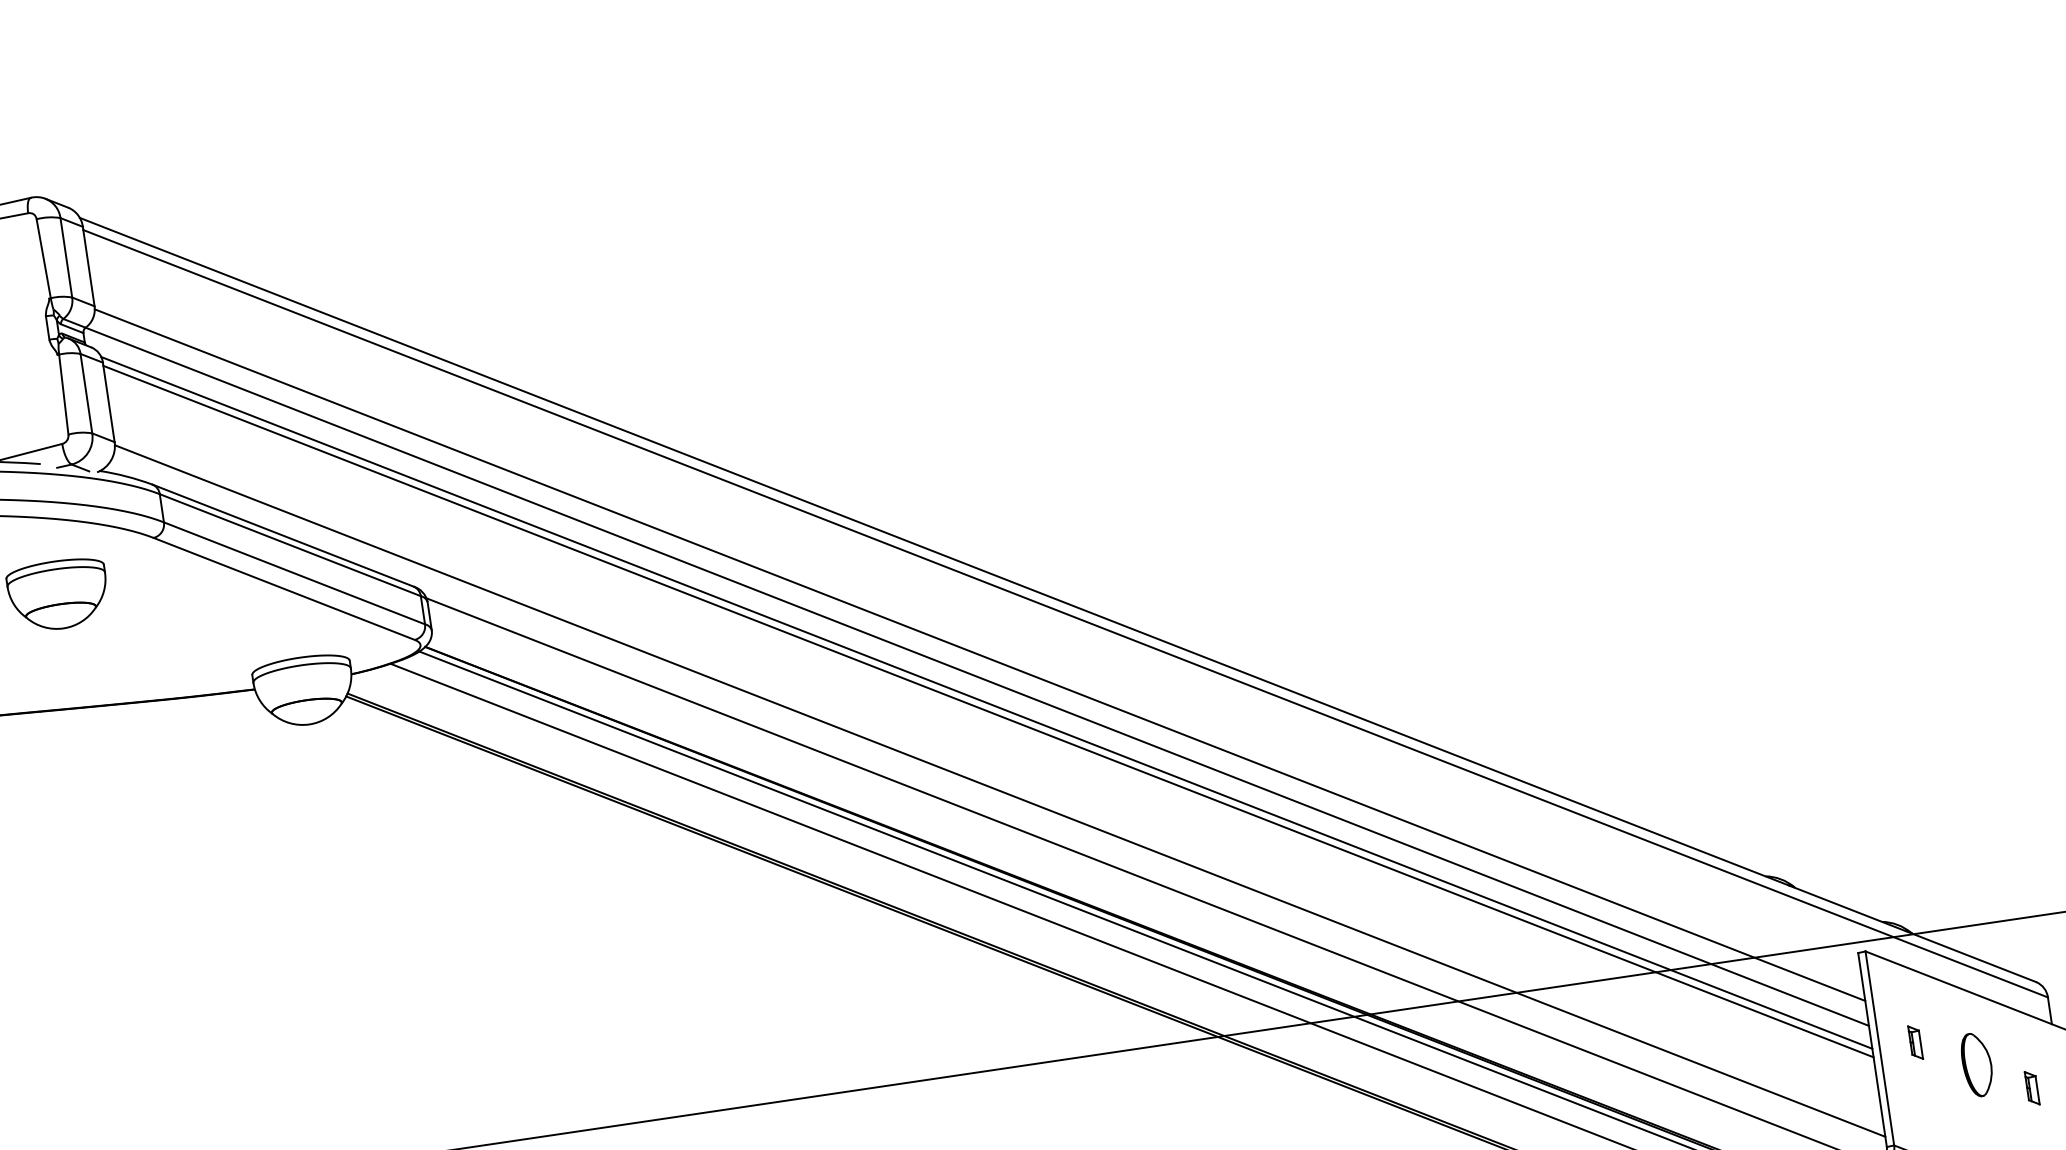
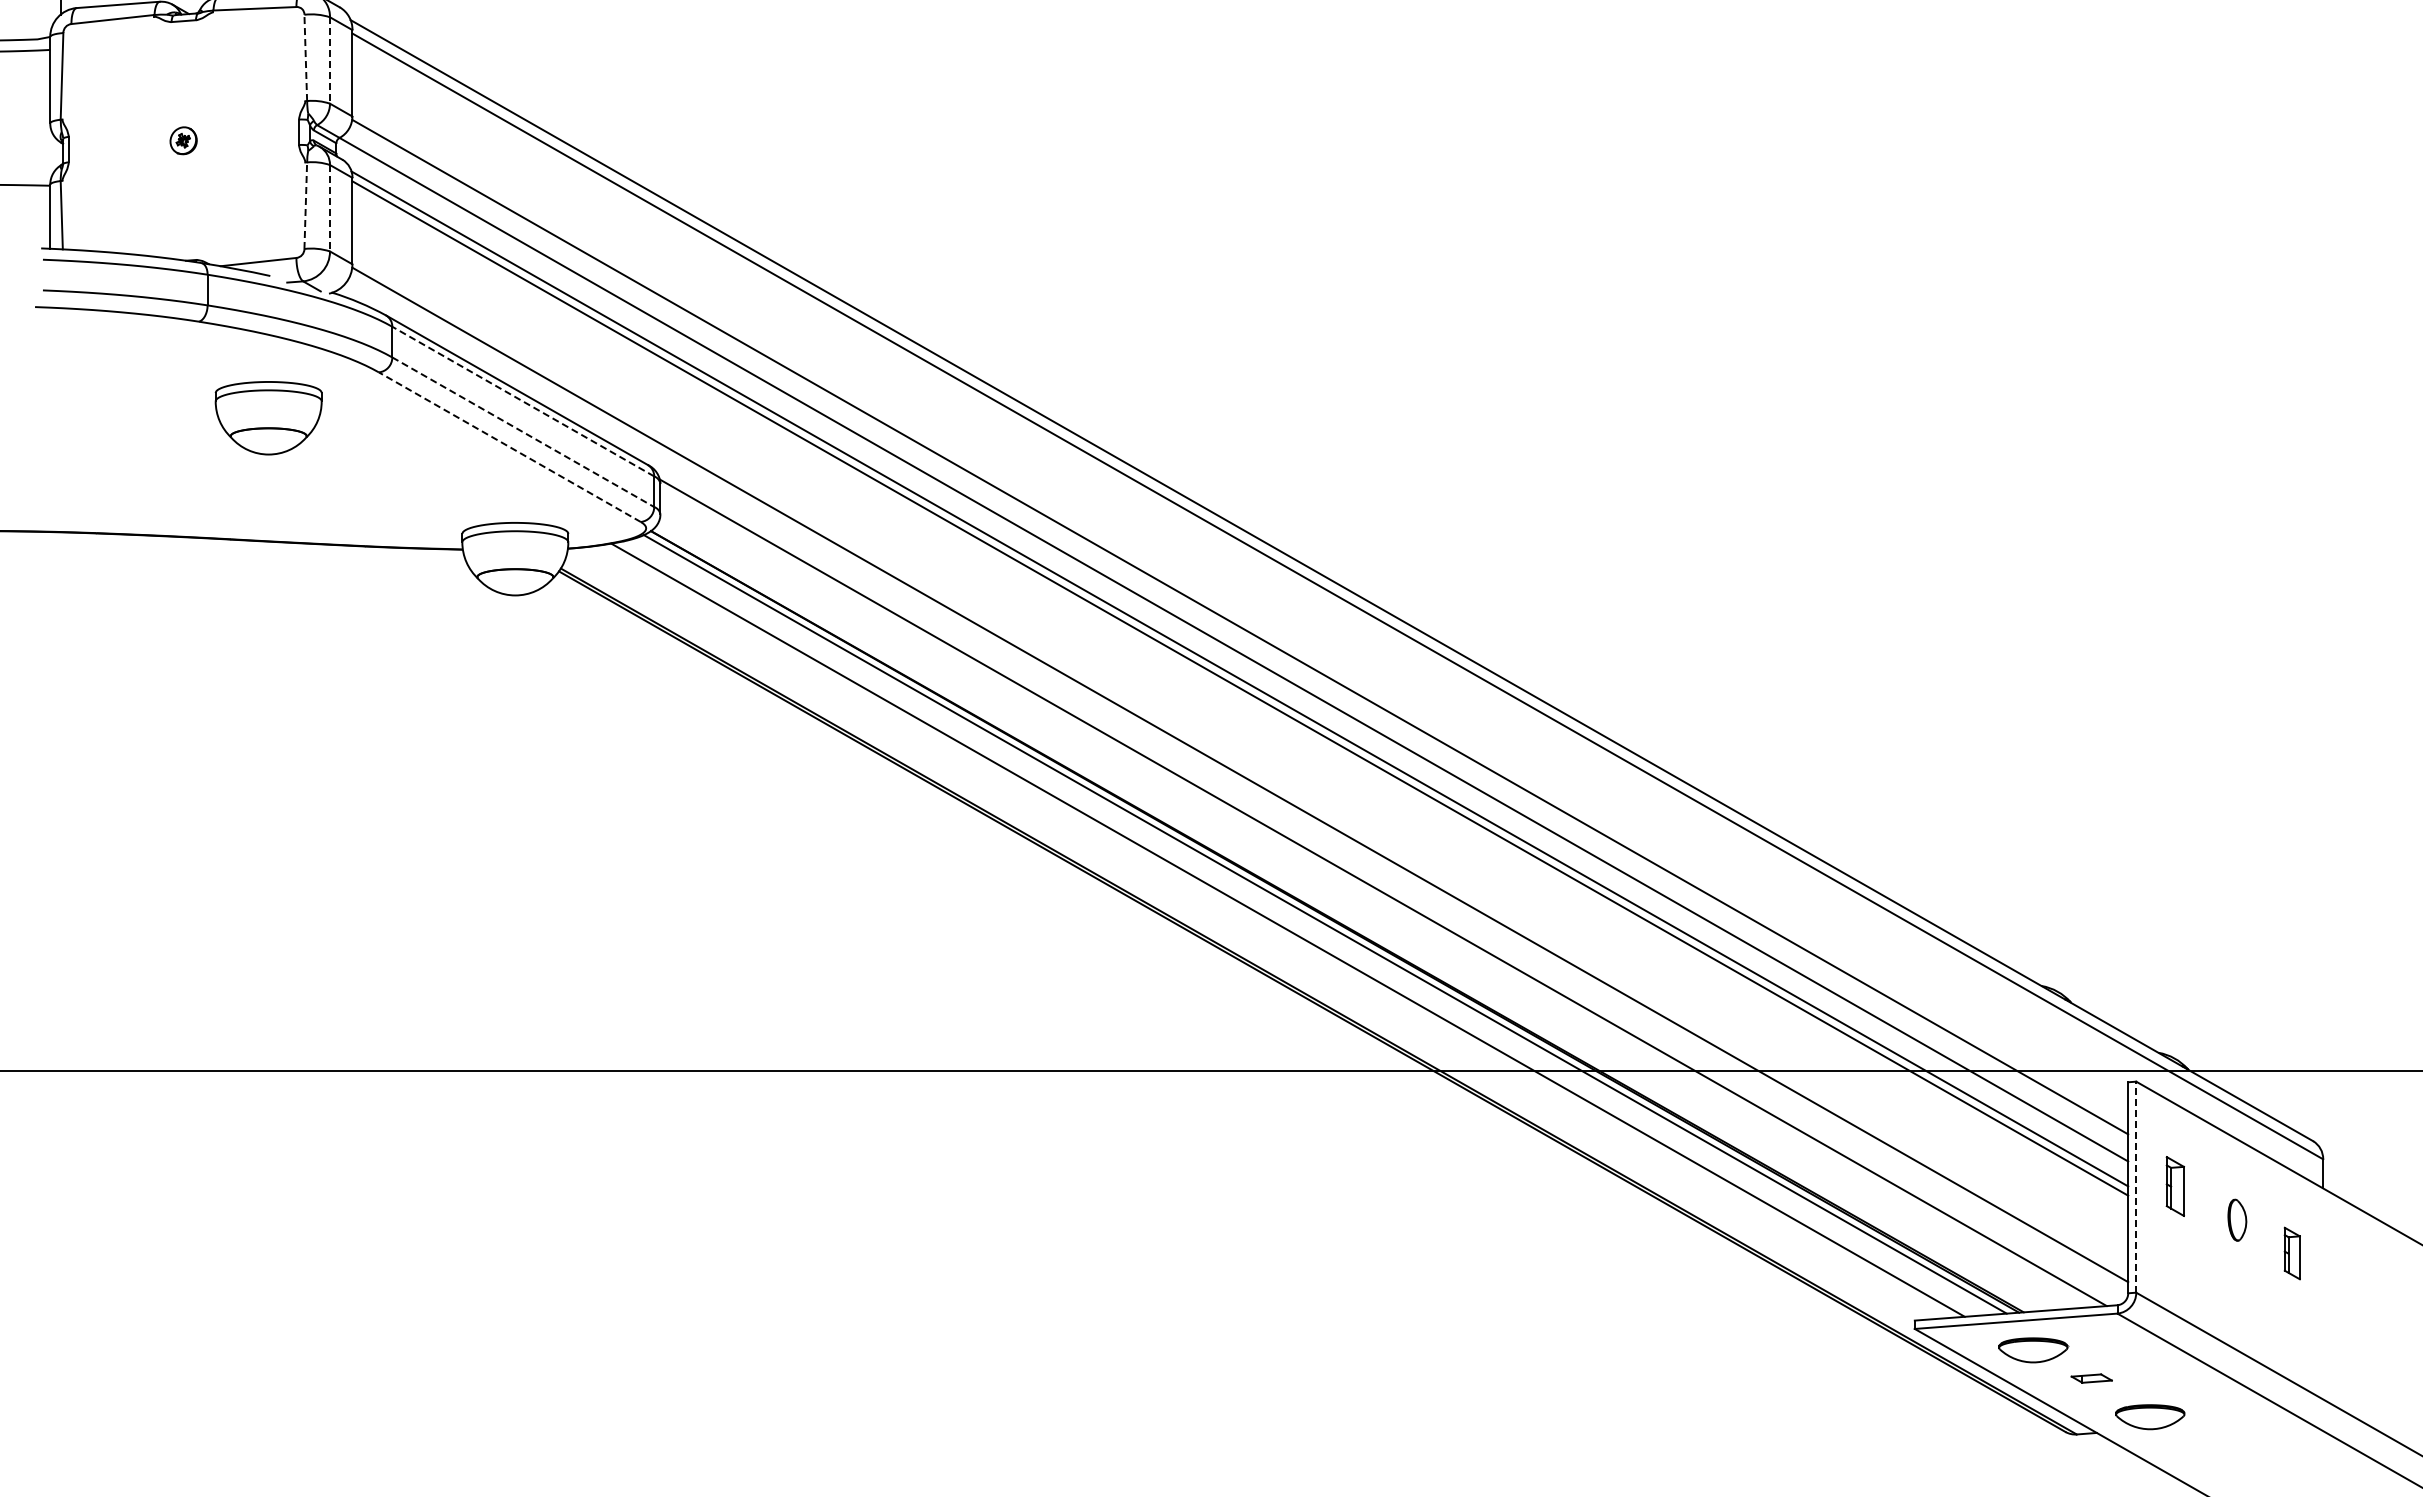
line: (66, 257) -> (330, 60), solid -> dashed
line: (43, 258) -> (305, 57), solid -> dashed
line: (86, 393) -> (330, 208), solid -> dashed
line: (63, 394) -> (305, 205), solid -> dashed
line: (290, 545) -> (523, 401), solid -> dashed
line: (294, 573) -> (523, 432), solid -> dashed
line: (283, 589) -> (509, 447), solid -> dashed
part: (1914, 1042) -> (2174, 1186), size x1.6
line: (1880, 1048) -> (2136, 1187), solid -> dashed
part: (1977, 1065) -> (2237, 1220), size x0.6
part: (2031, 1088) -> (2291, 1253), size x1.4

